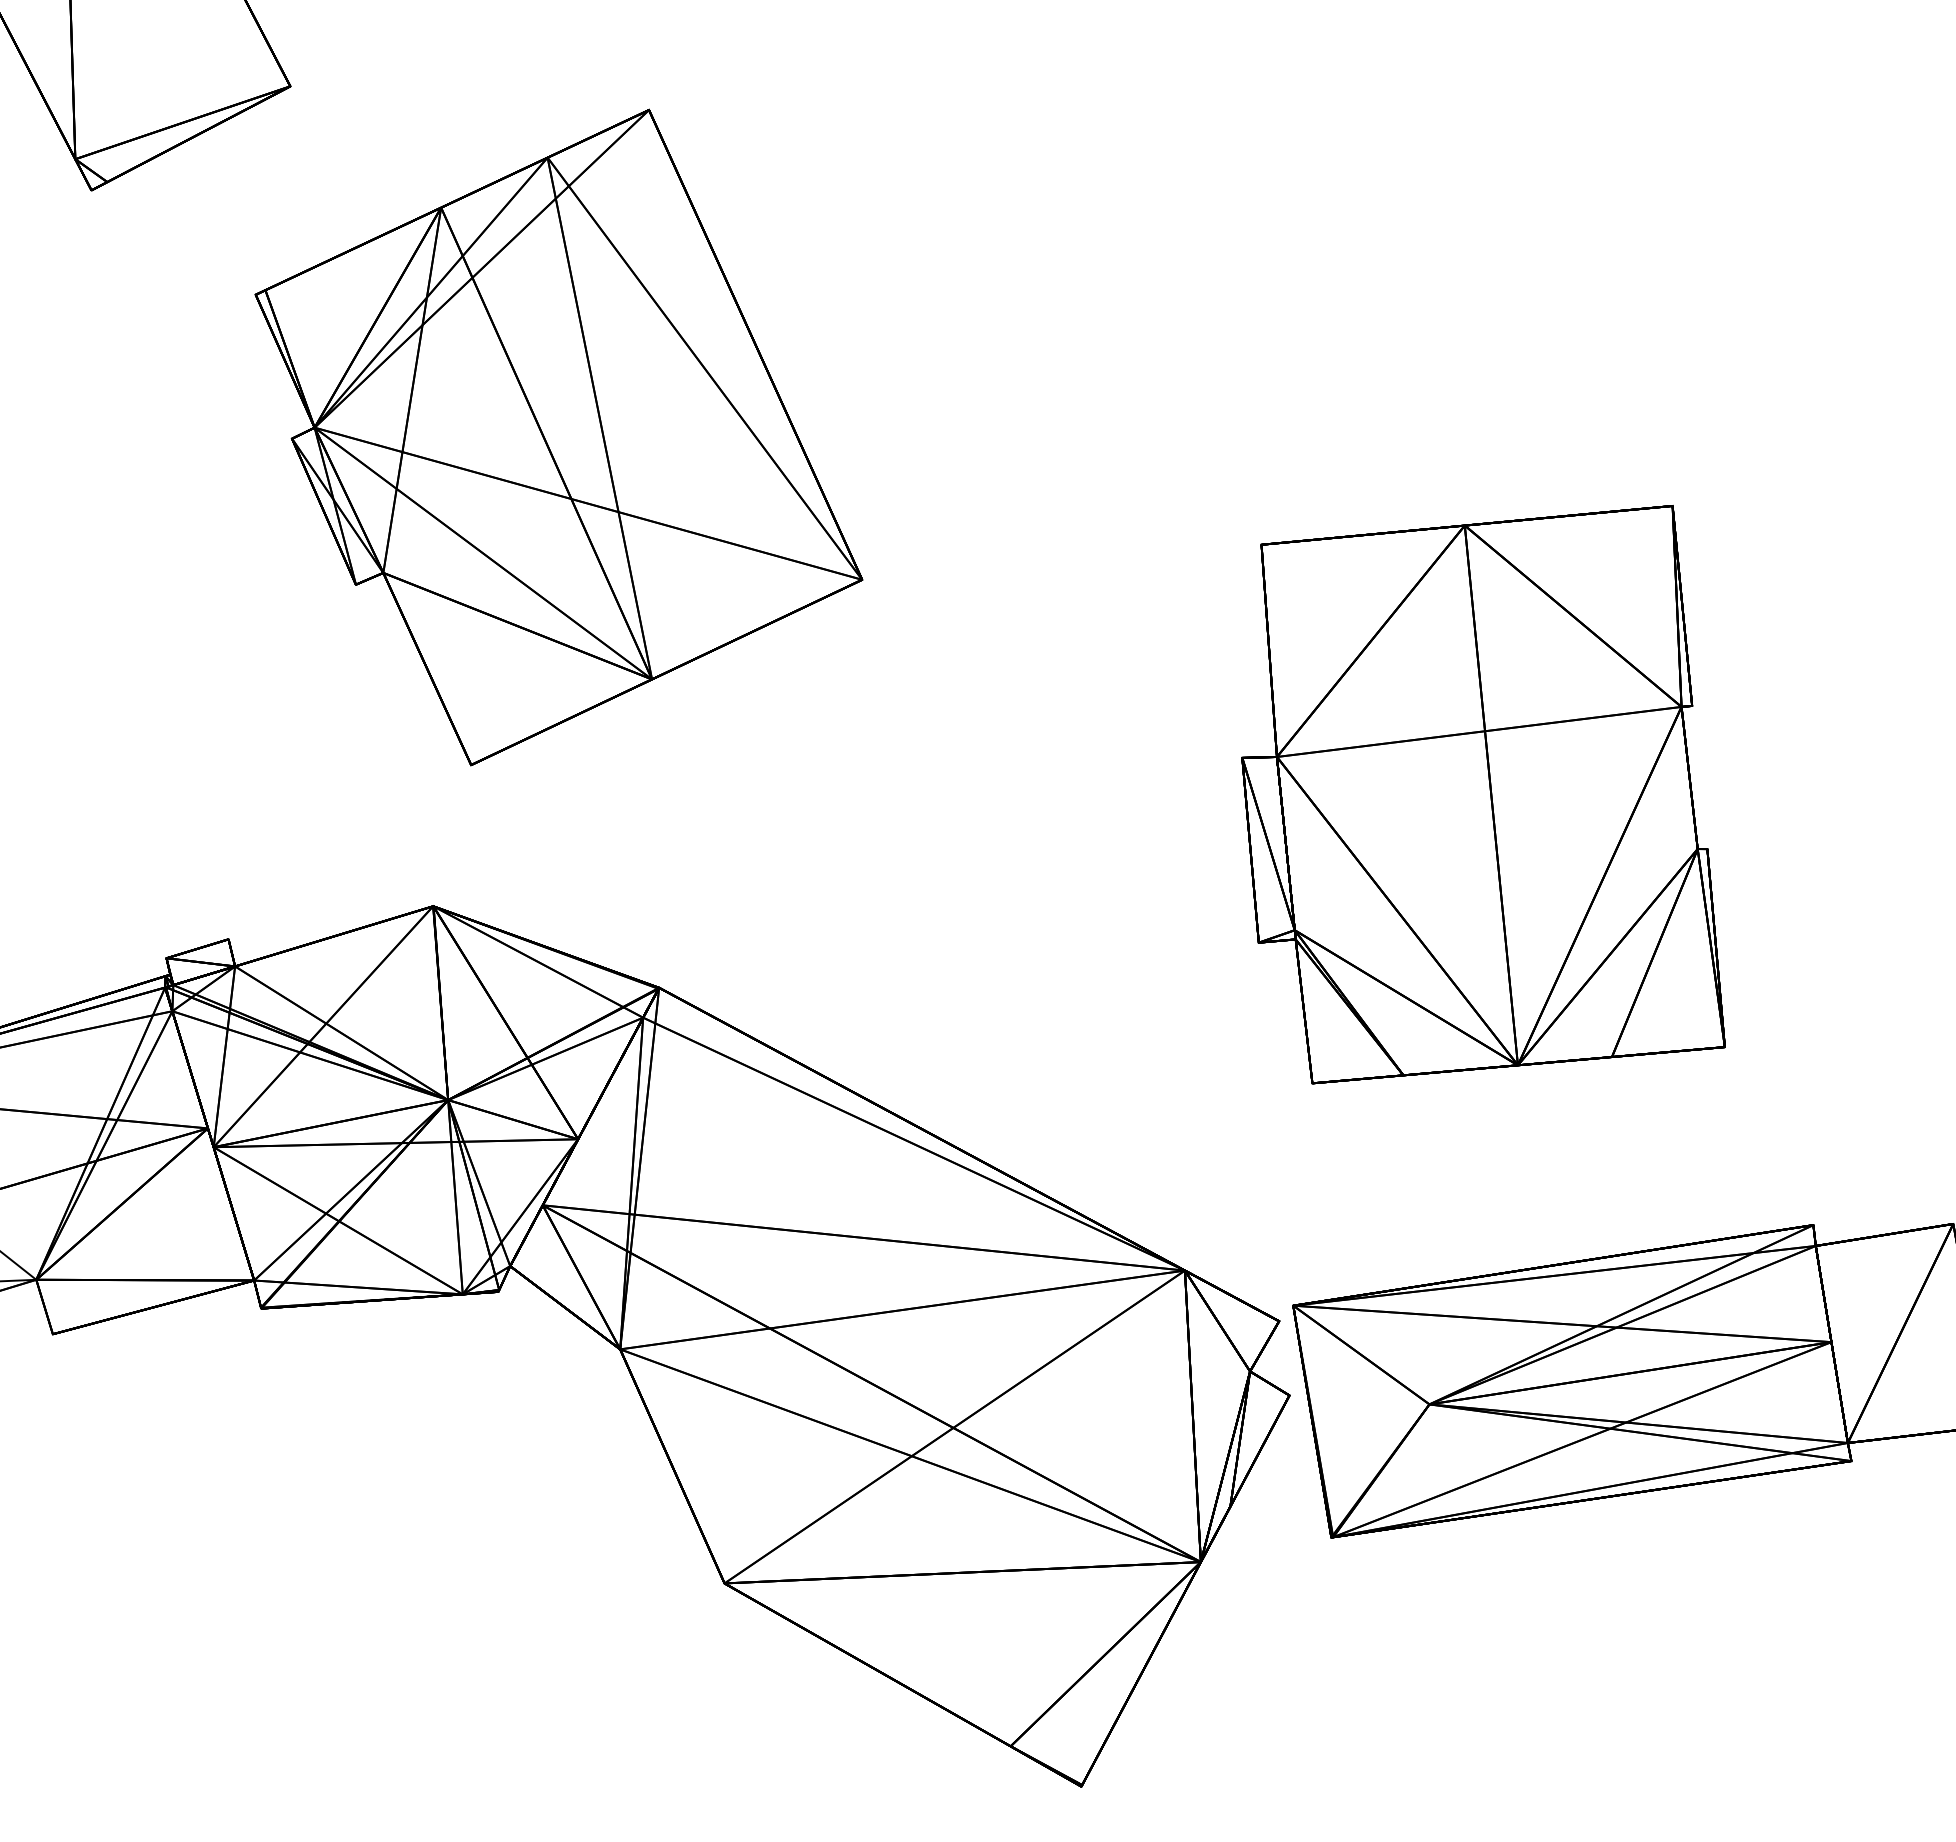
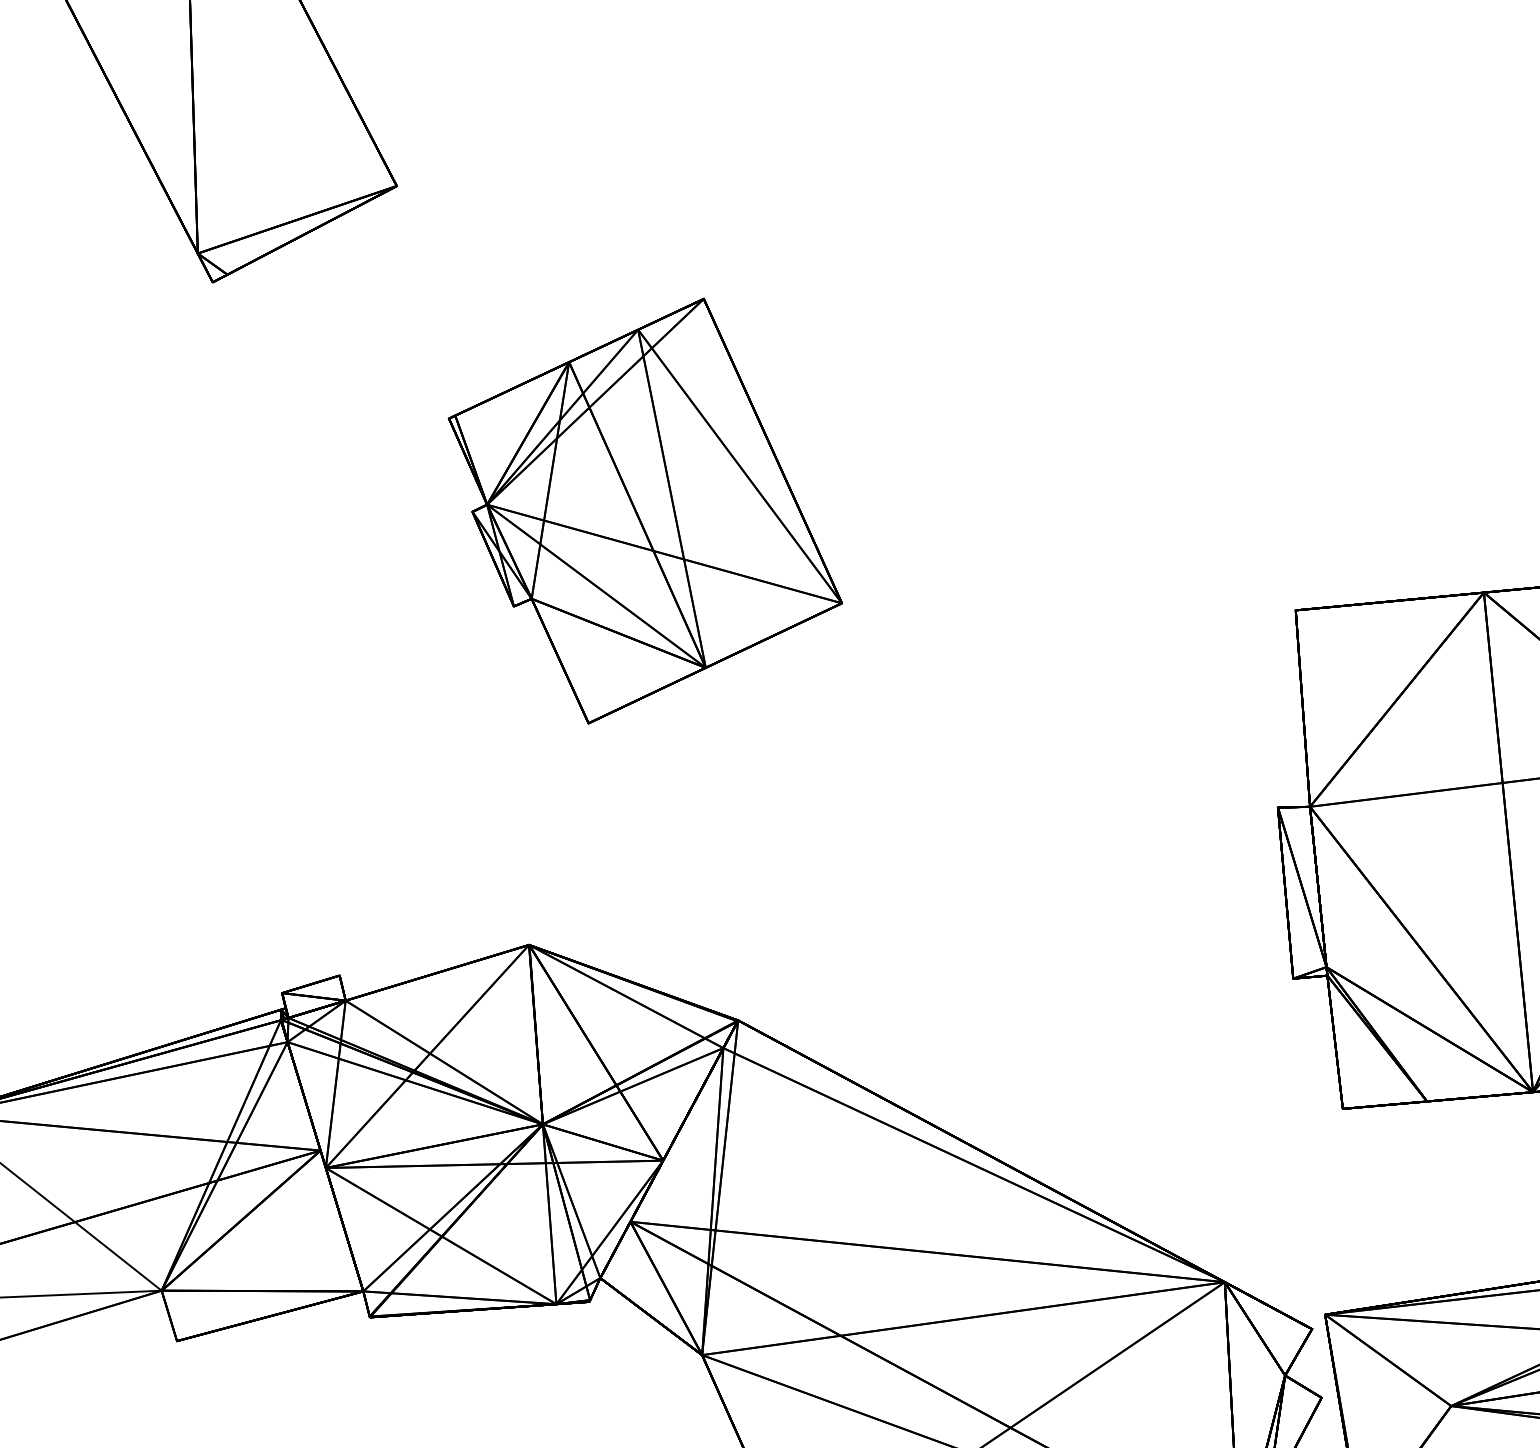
part: (558, 437) -> (645, 511), size x0.7

